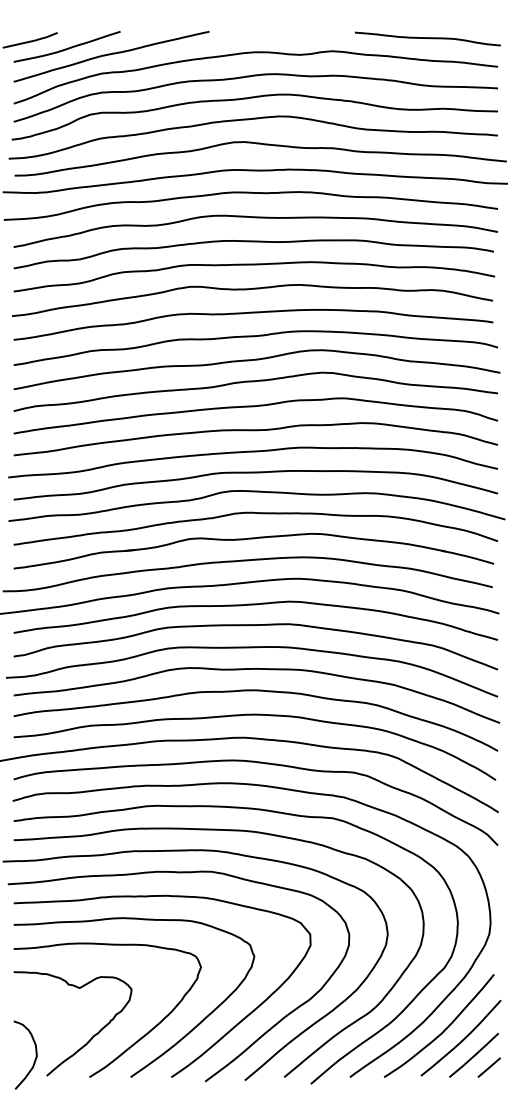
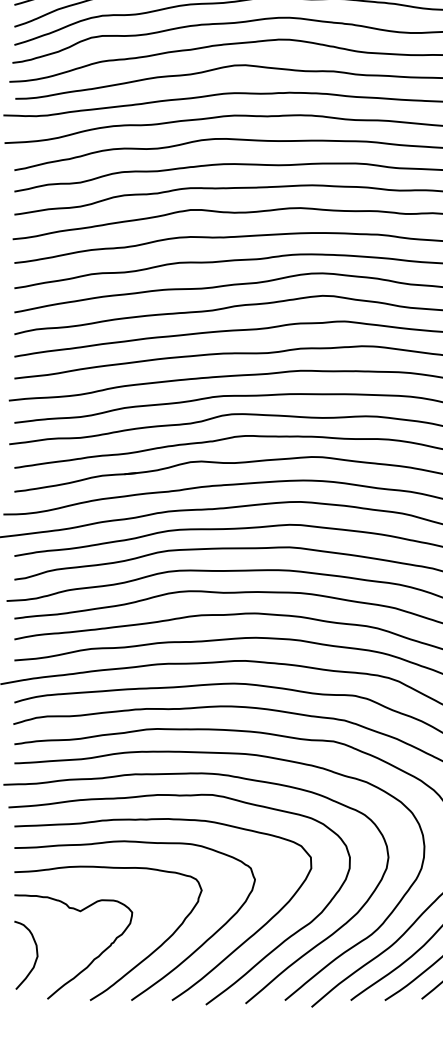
curve: (35, 1054) -> (36, 954), moved

